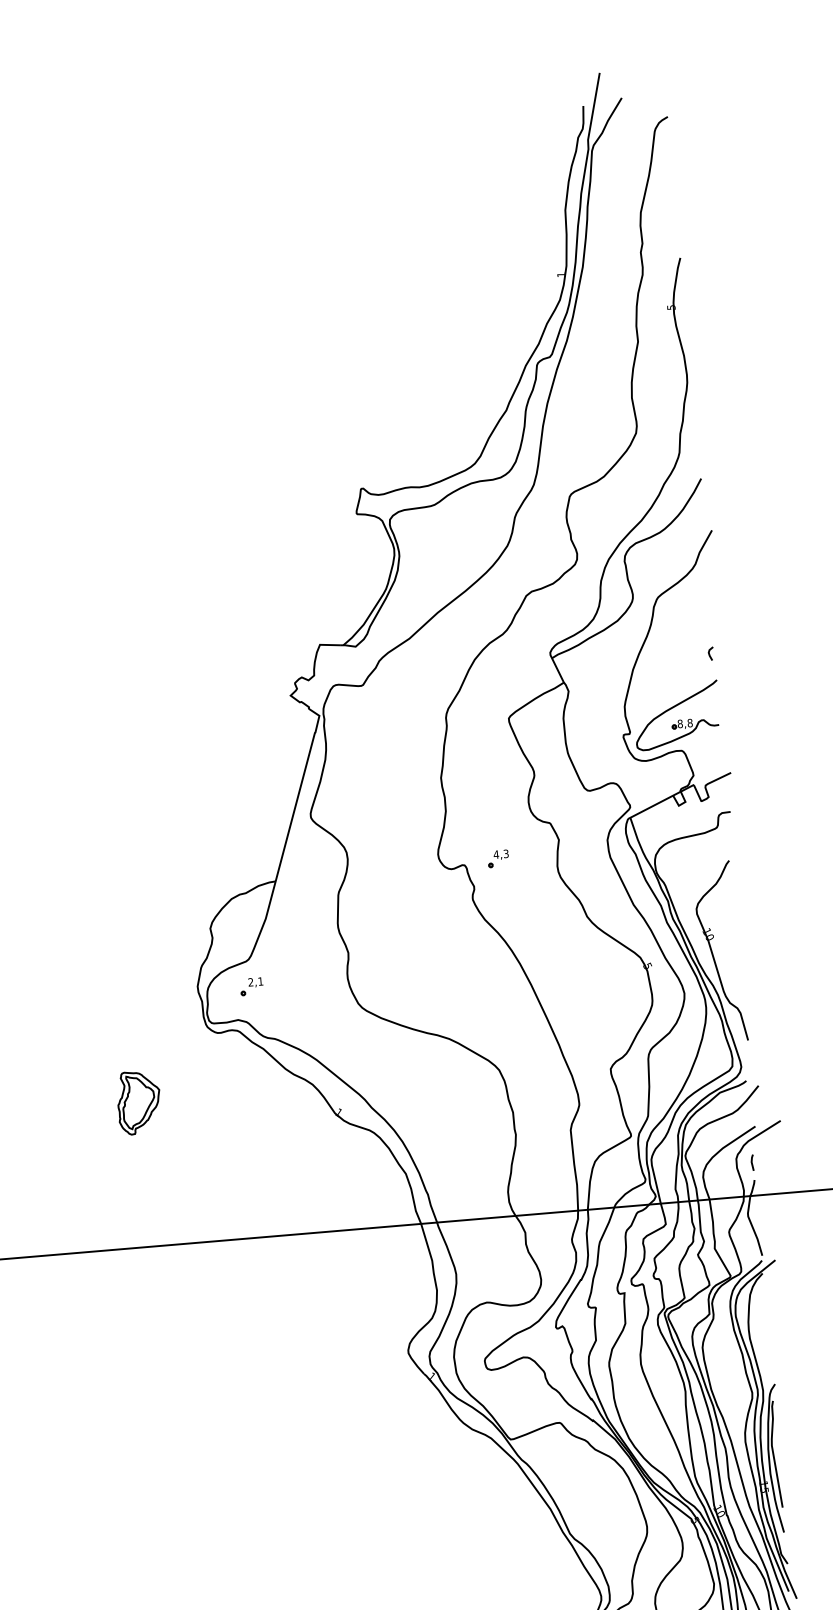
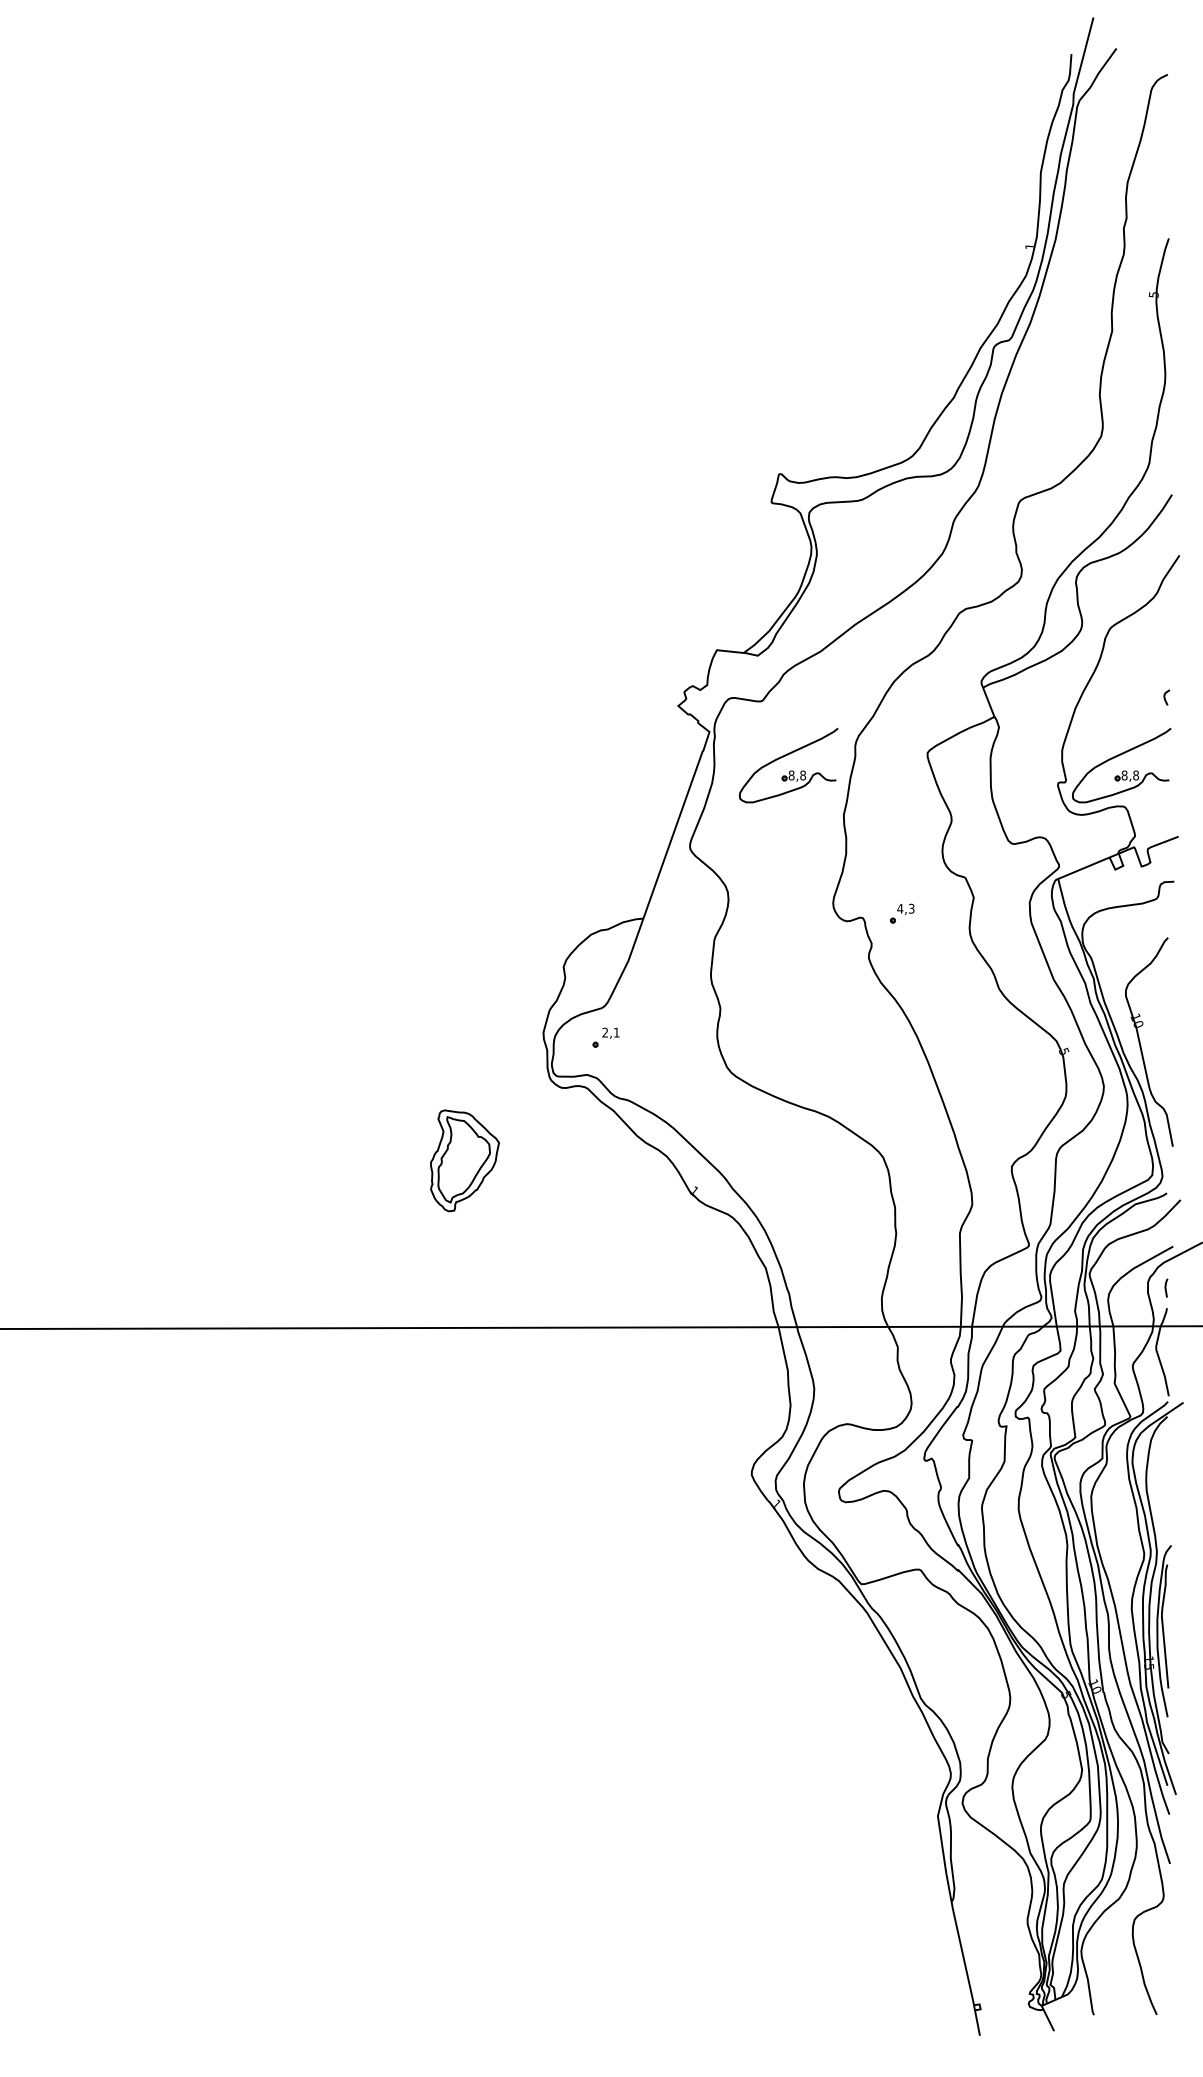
part: (389, 739) -> (788, 765), added
part: (139, 1102) -> (465, 1160), size x1.4

